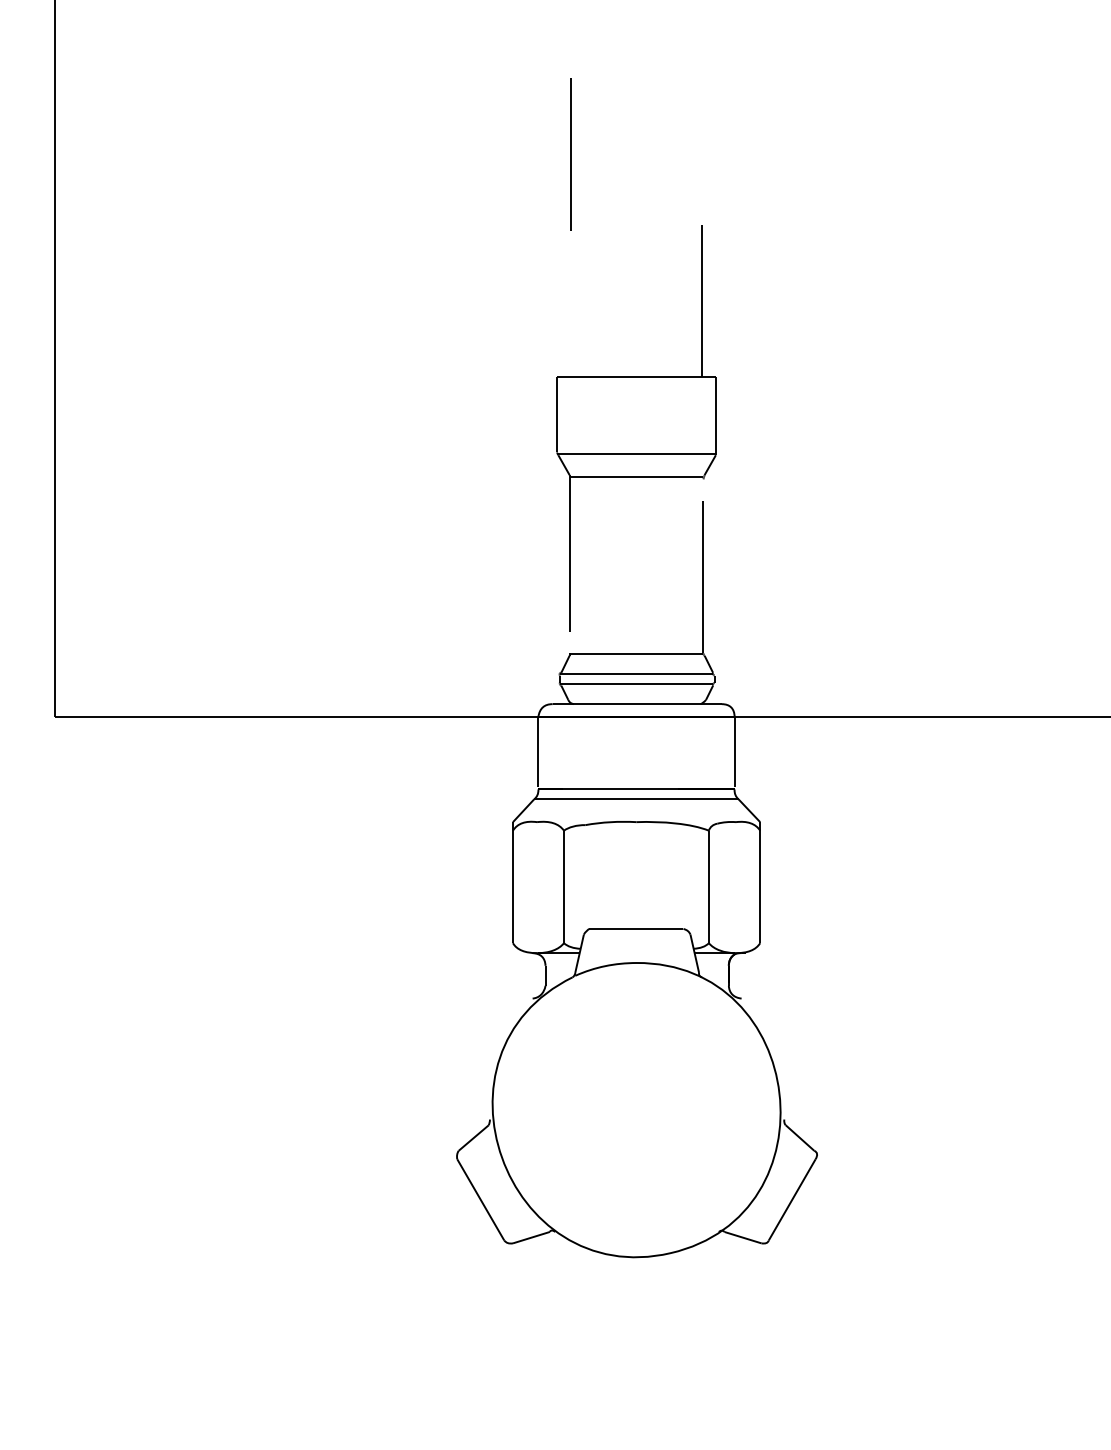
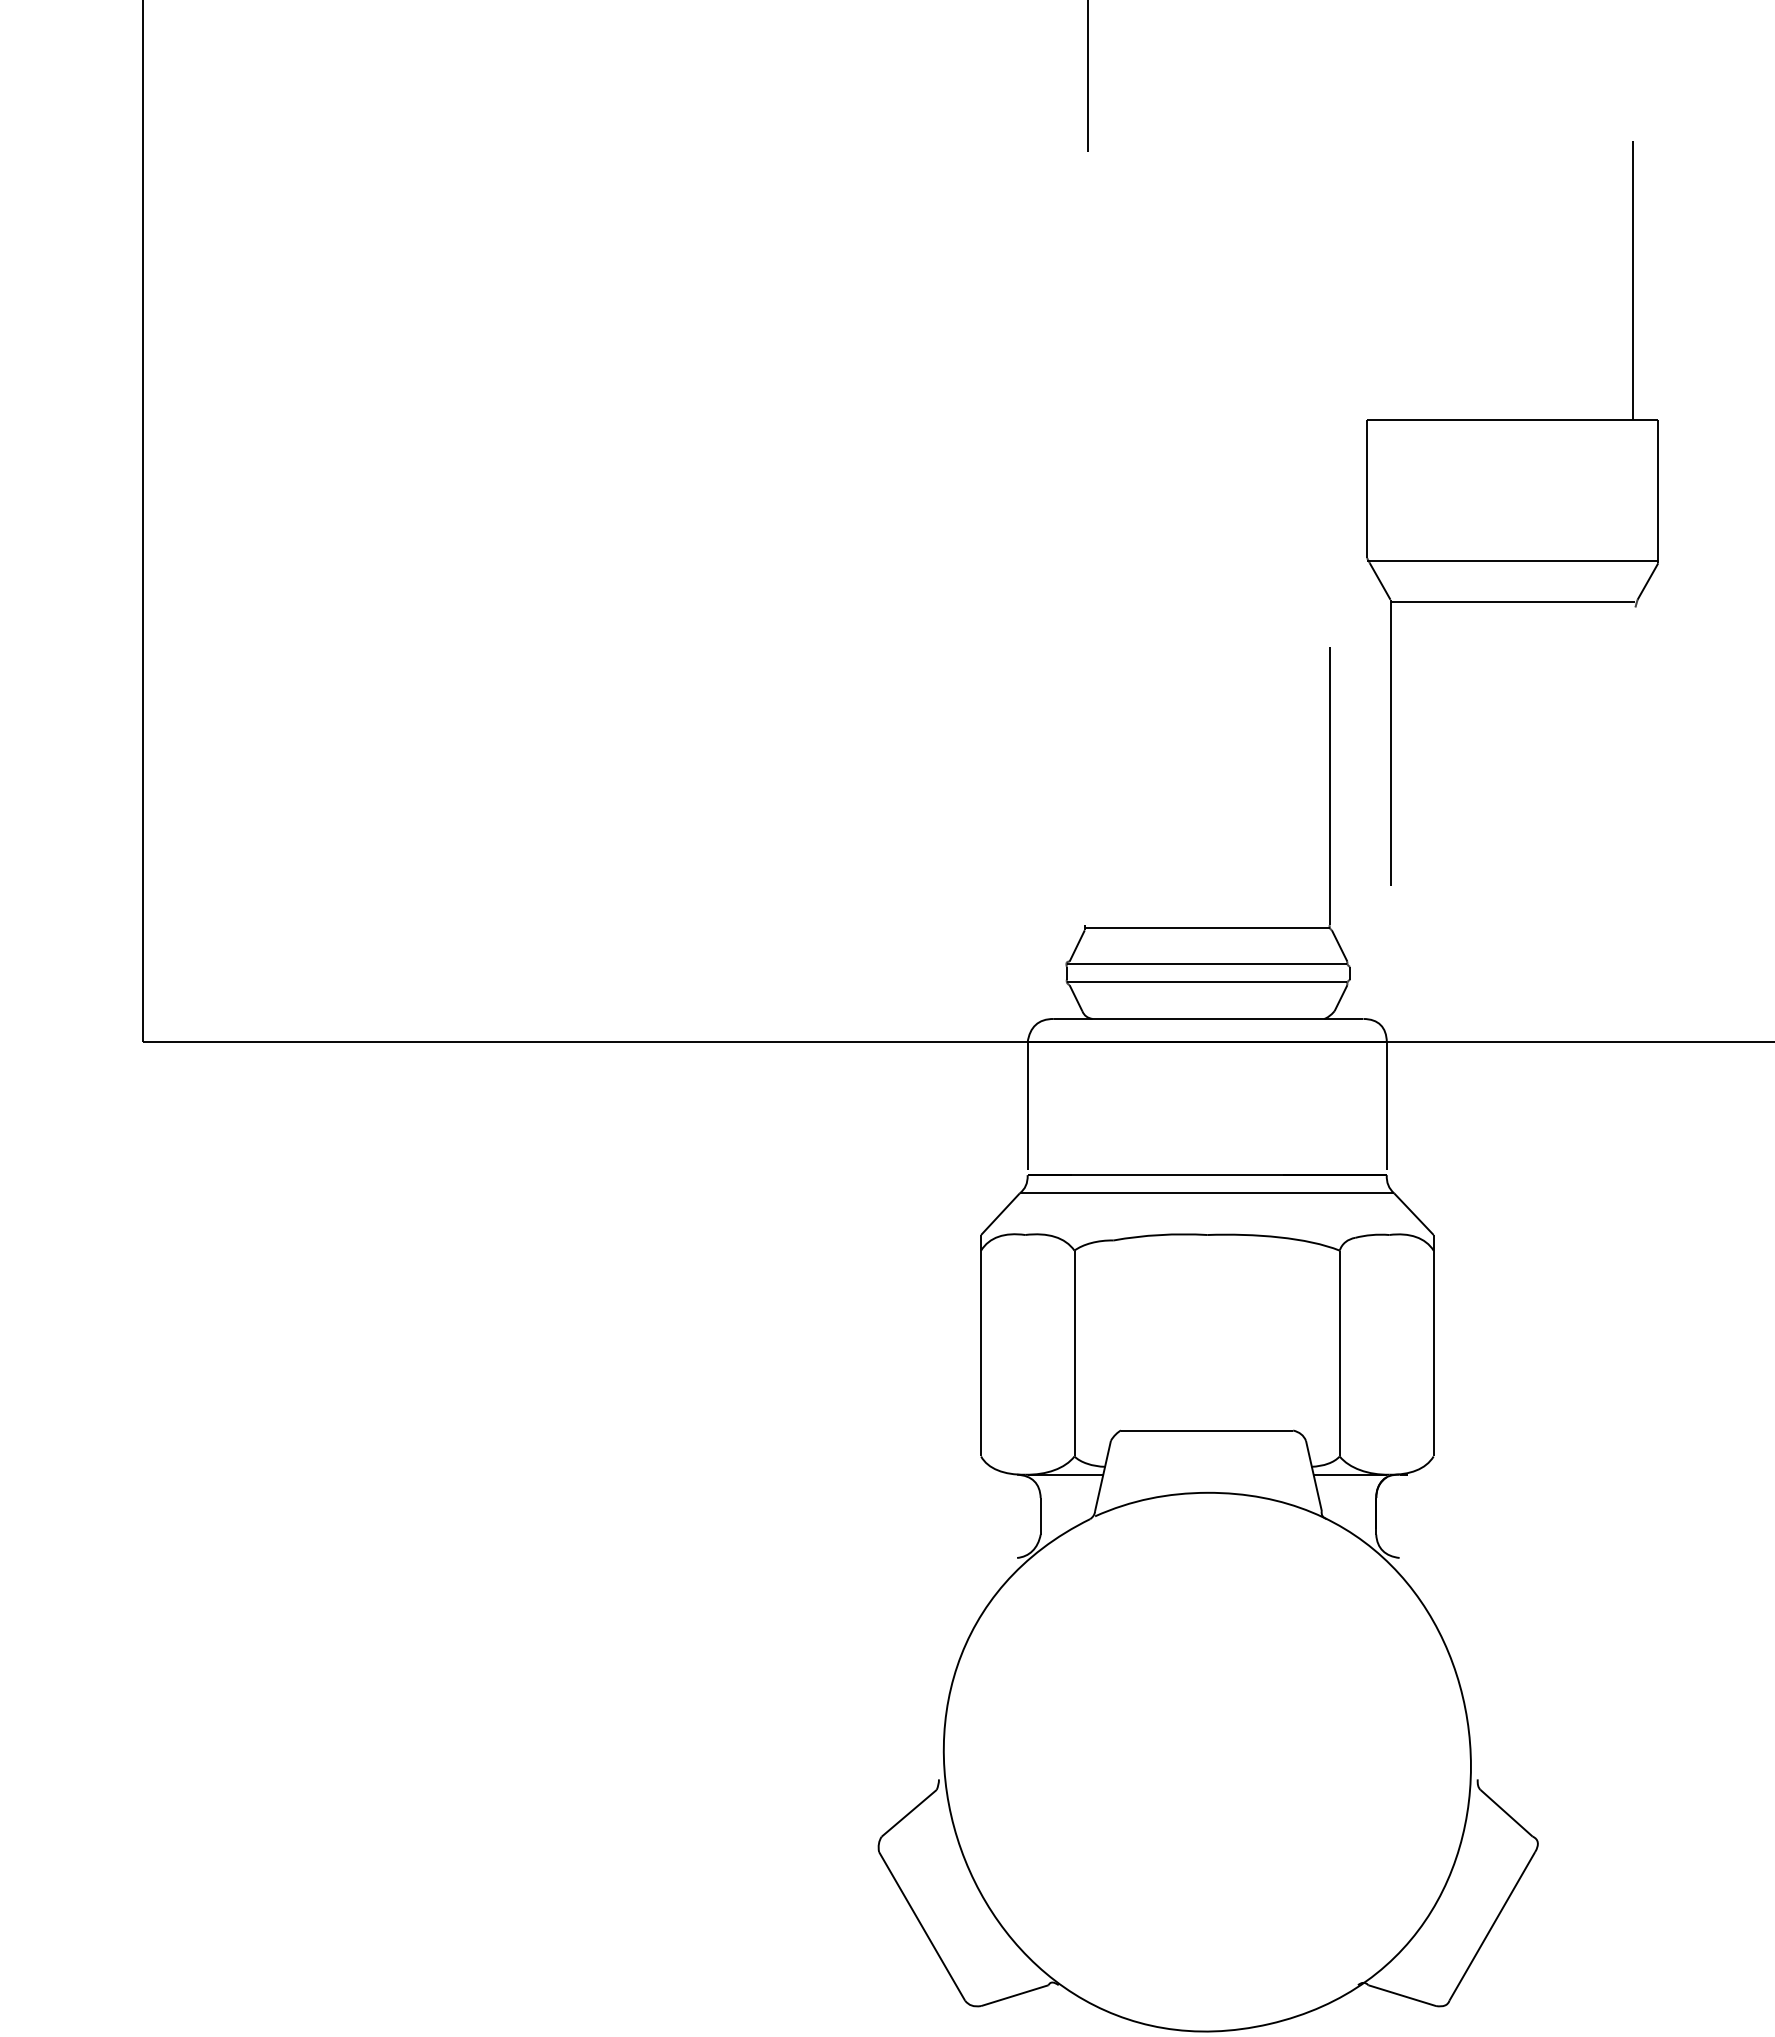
part: (636, 428) -> (1512, 514), moved

